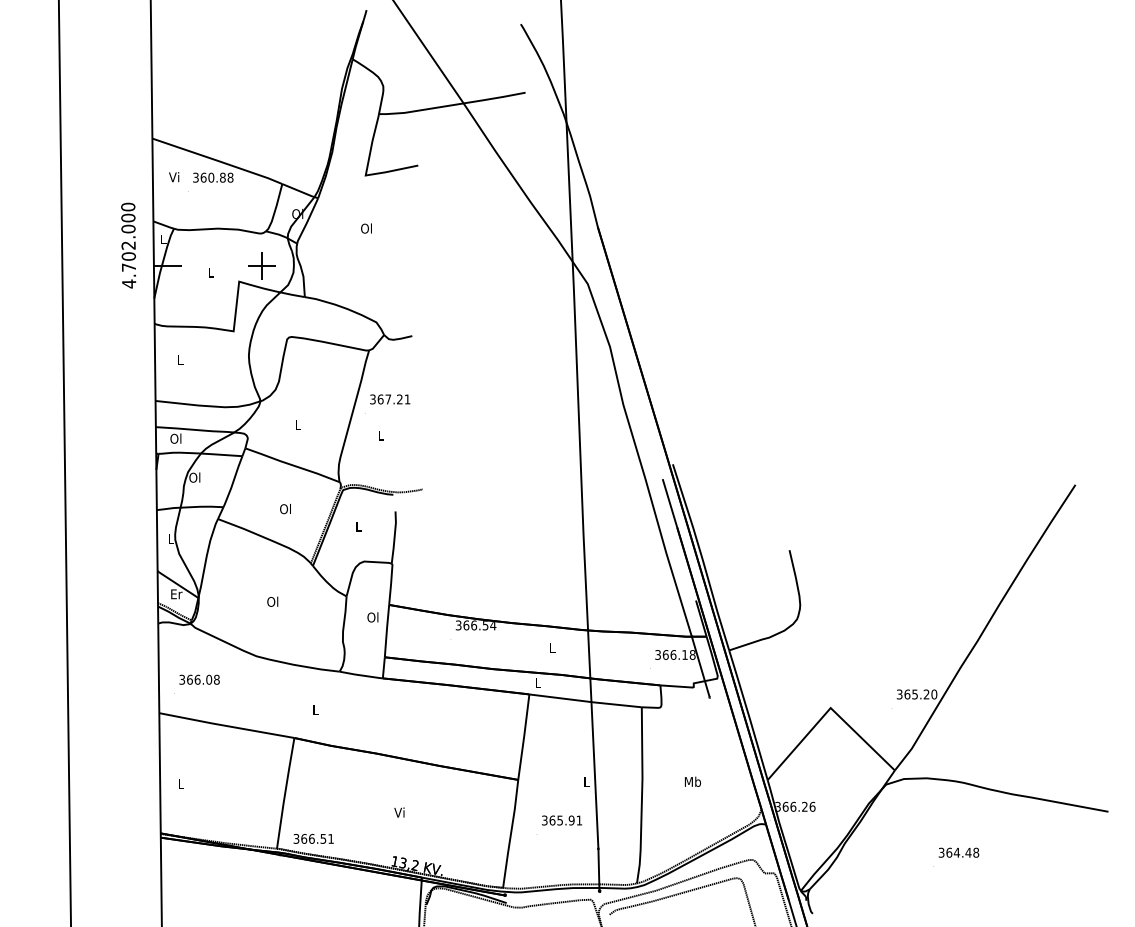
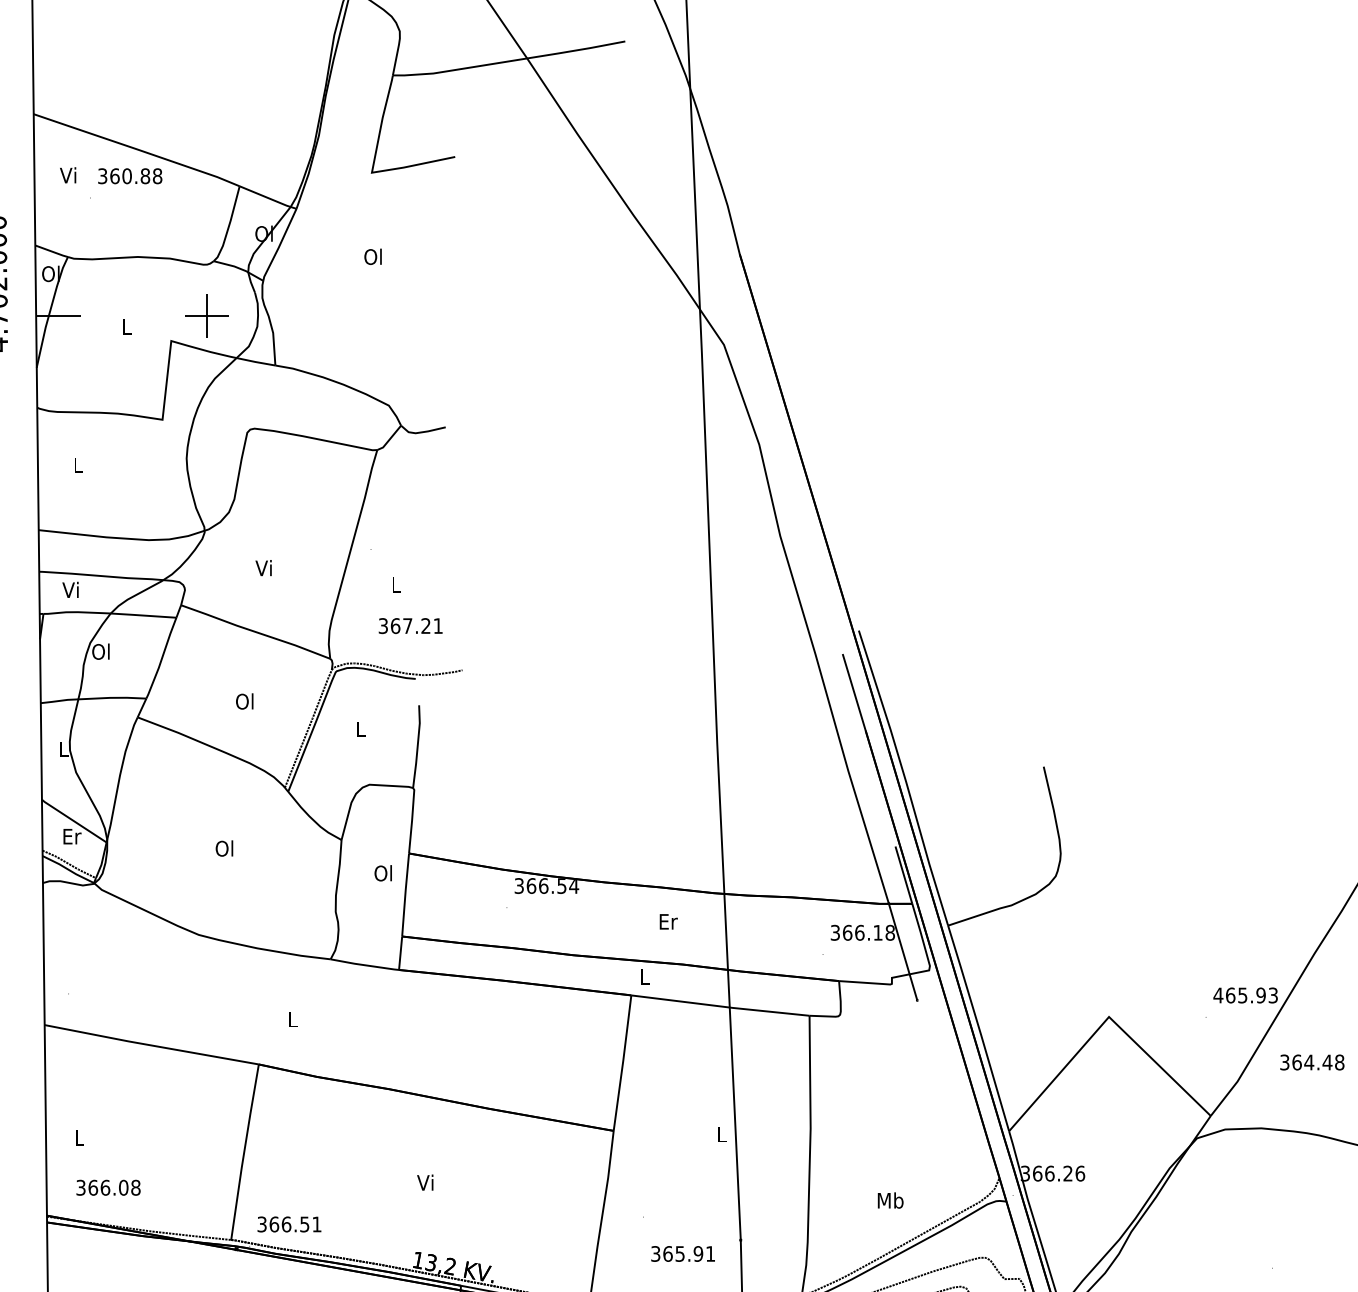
text: (162, 239) -> (49, 274), L -> Ol
text: (390, 399) -> (411, 626), moved
text: (297, 424) -> (263, 567), L -> Vi
text: (175, 438) -> (70, 589), Ol -> Vi
text: (552, 647) -> (667, 920), L -> Er
text: (199, 679) -> (108, 1187), moved
text: (916, 694) -> (1245, 995), 365.20 -> 465.93
text: (692, 781) -> (889, 1199), moved
text: (562, 820) -> (683, 1253), moved
text: (958, 852) -> (1311, 1062), moved

